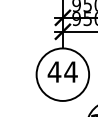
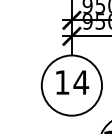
text: (54, 71) -> (62, 81), 44 -> 14

